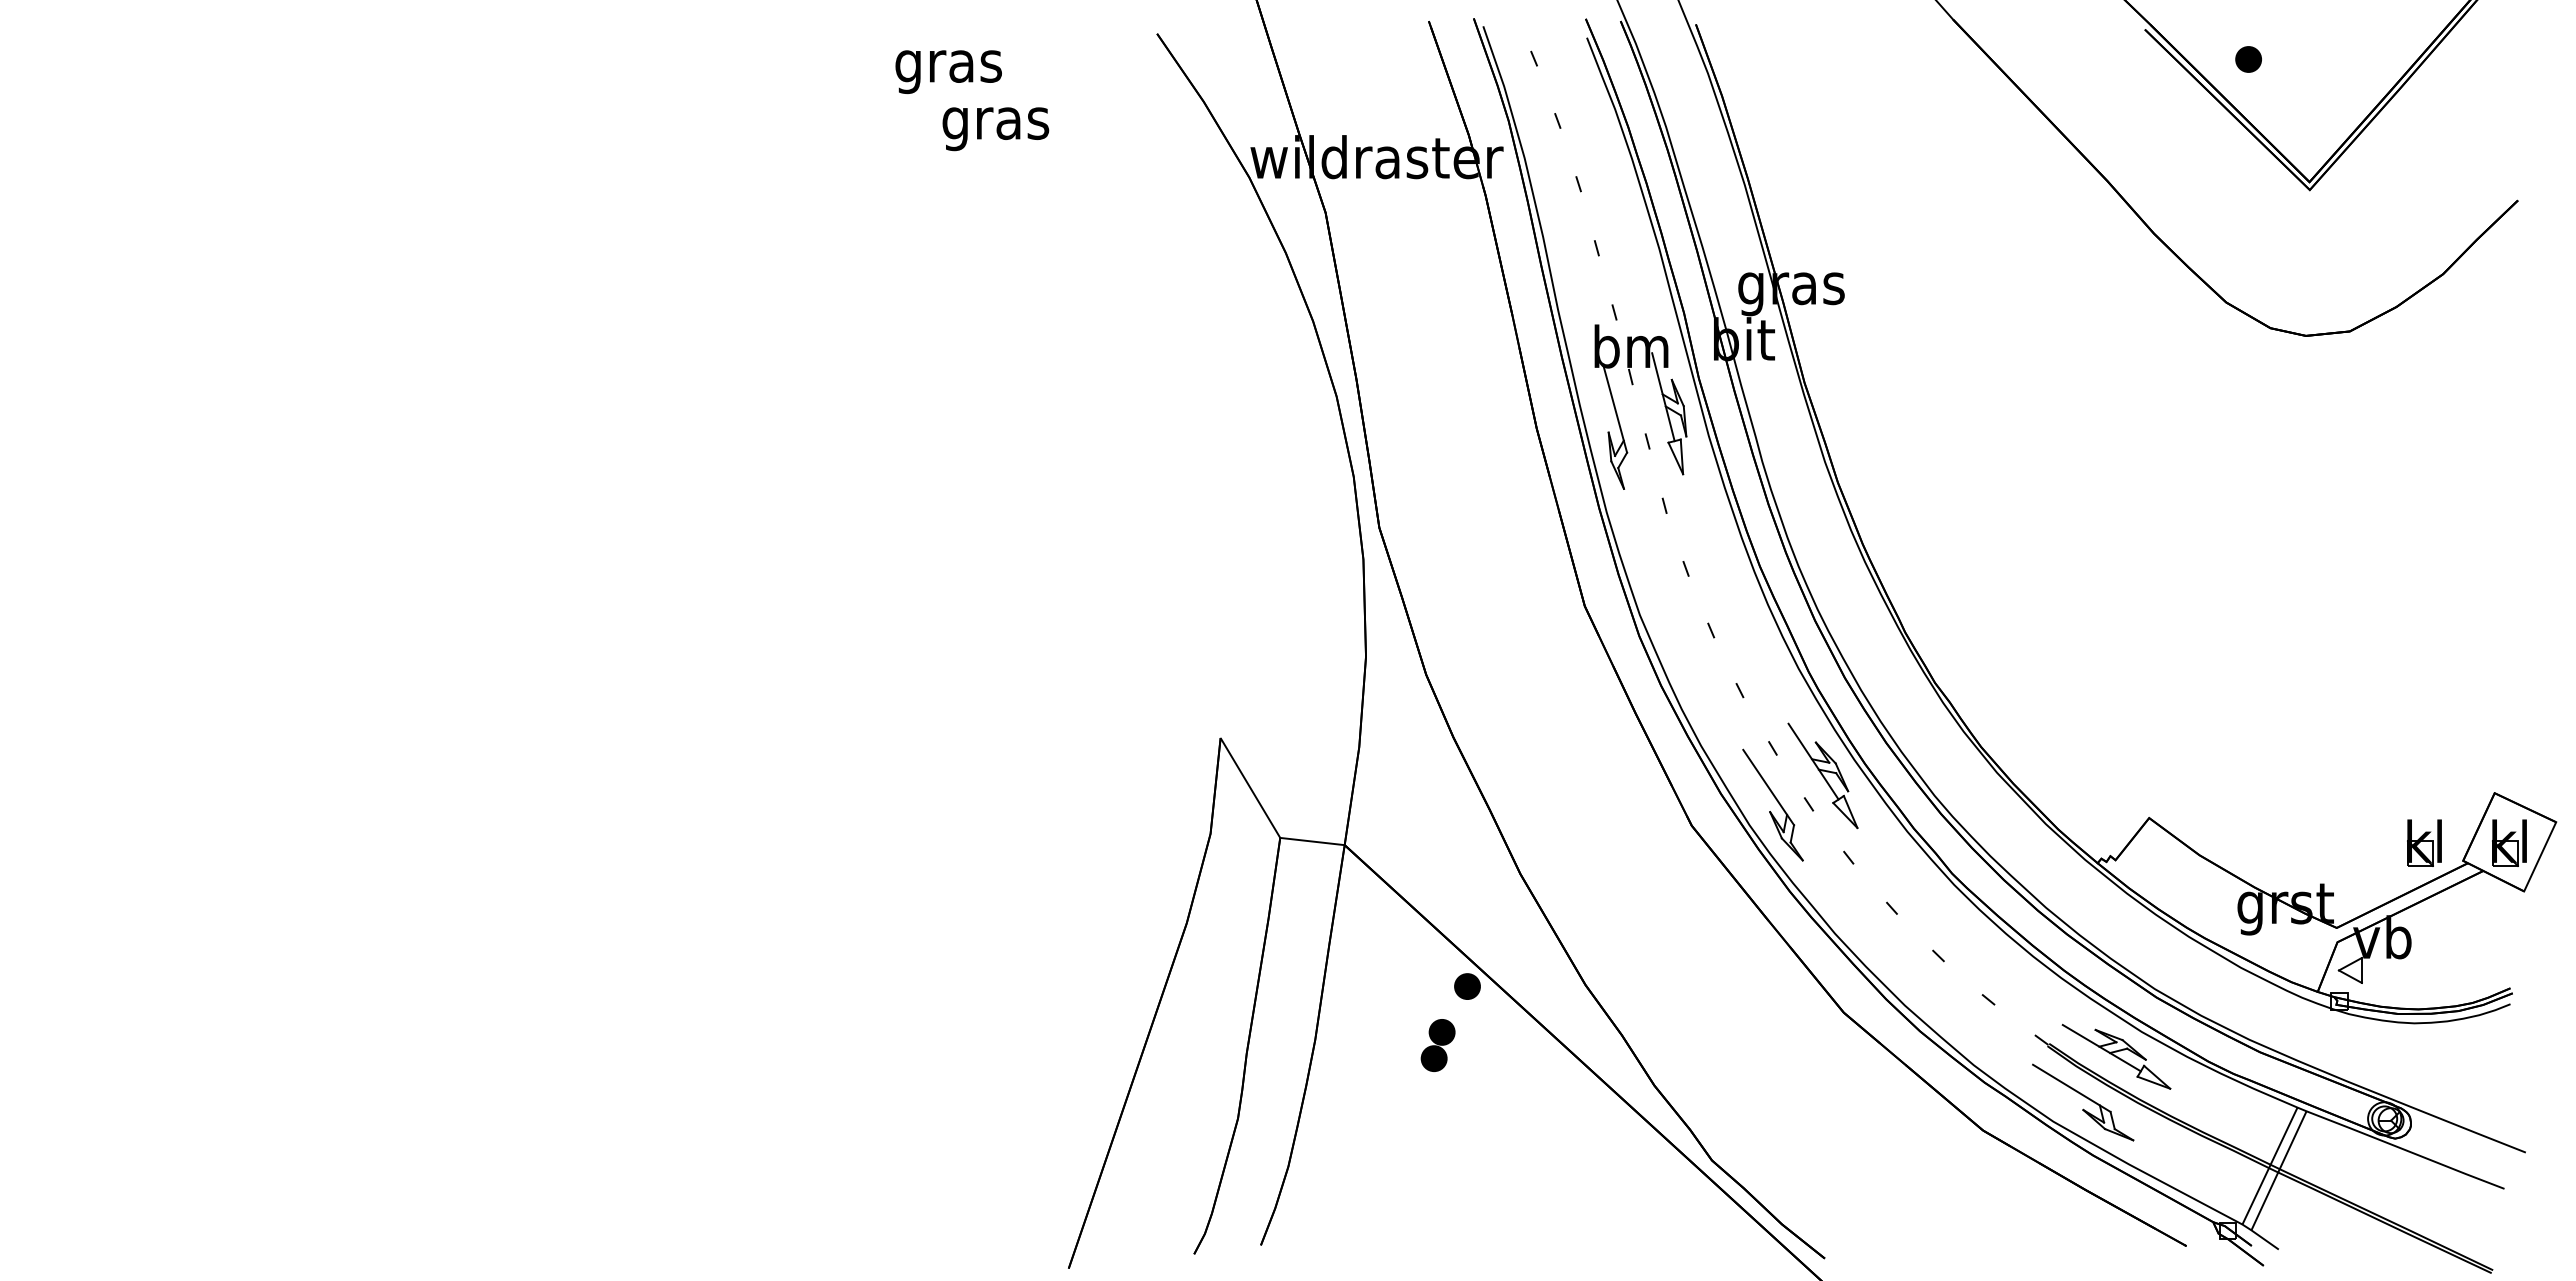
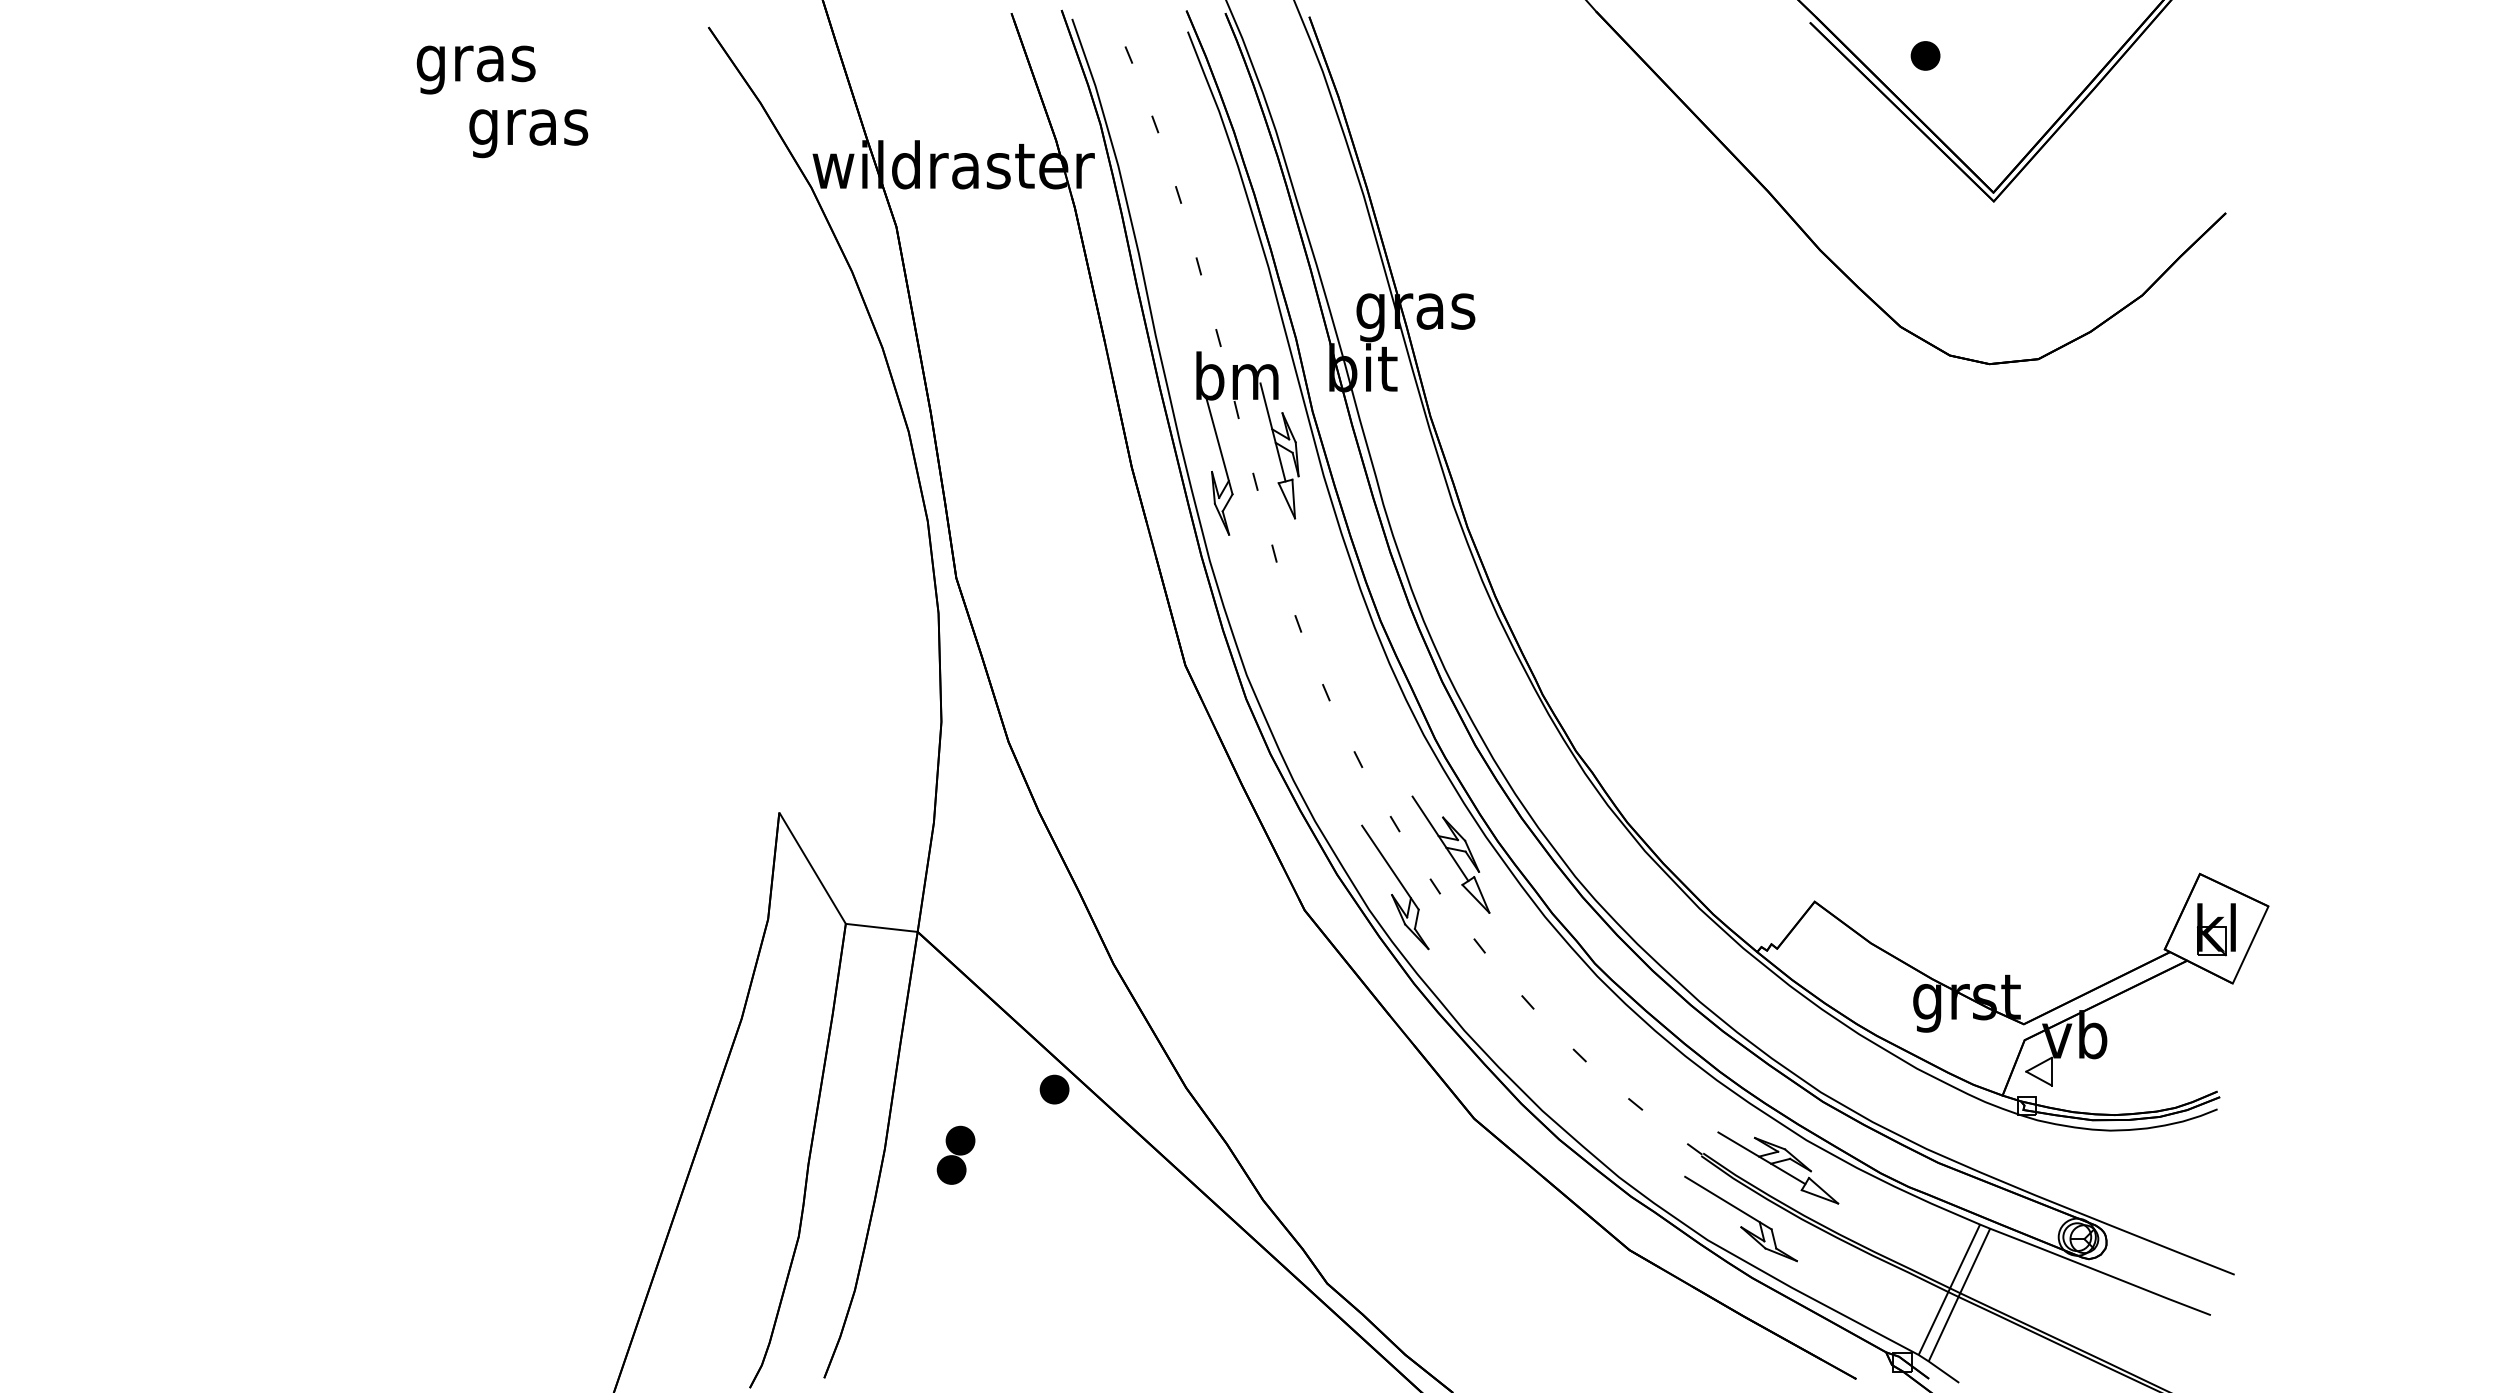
part: (2424, 842) -> (2121, 928), removed
part: (1437, 1045) -> (955, 1155), moved

